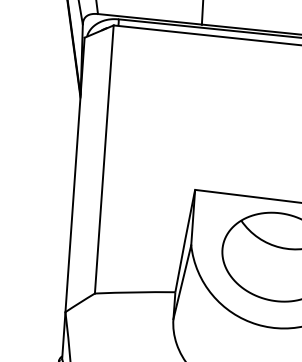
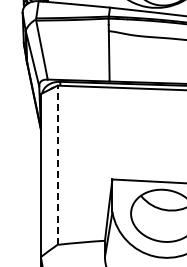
line: (104, 159) -> (57, 165), solid -> dashed

